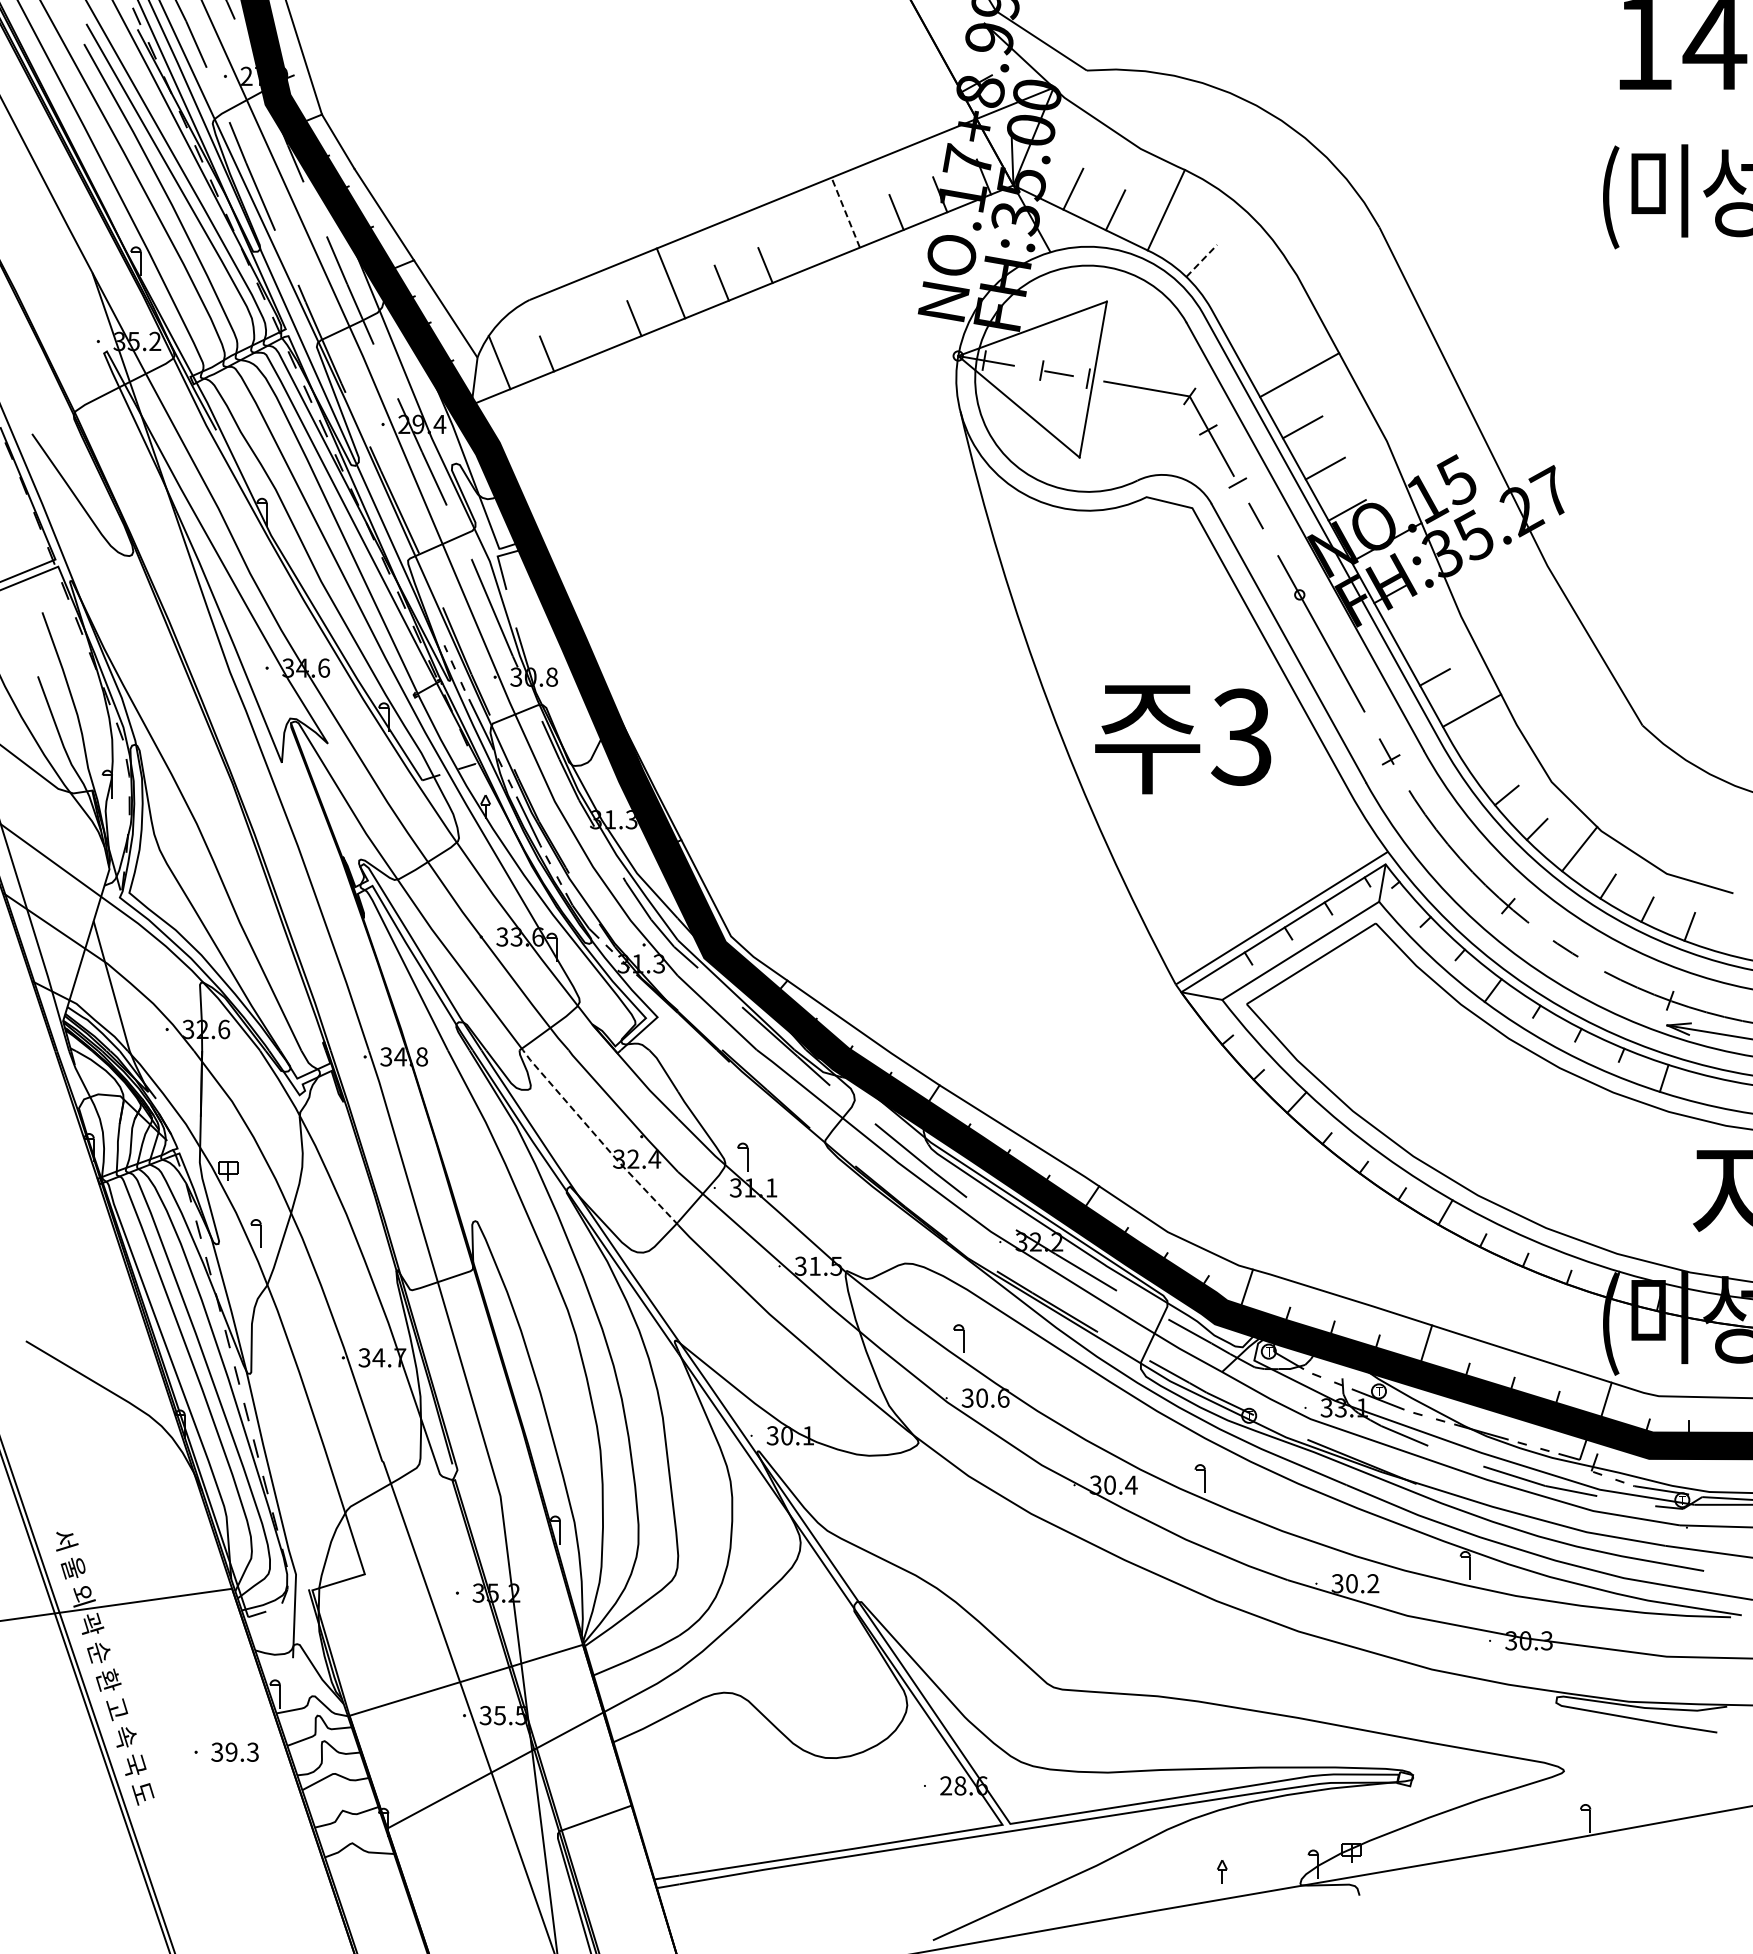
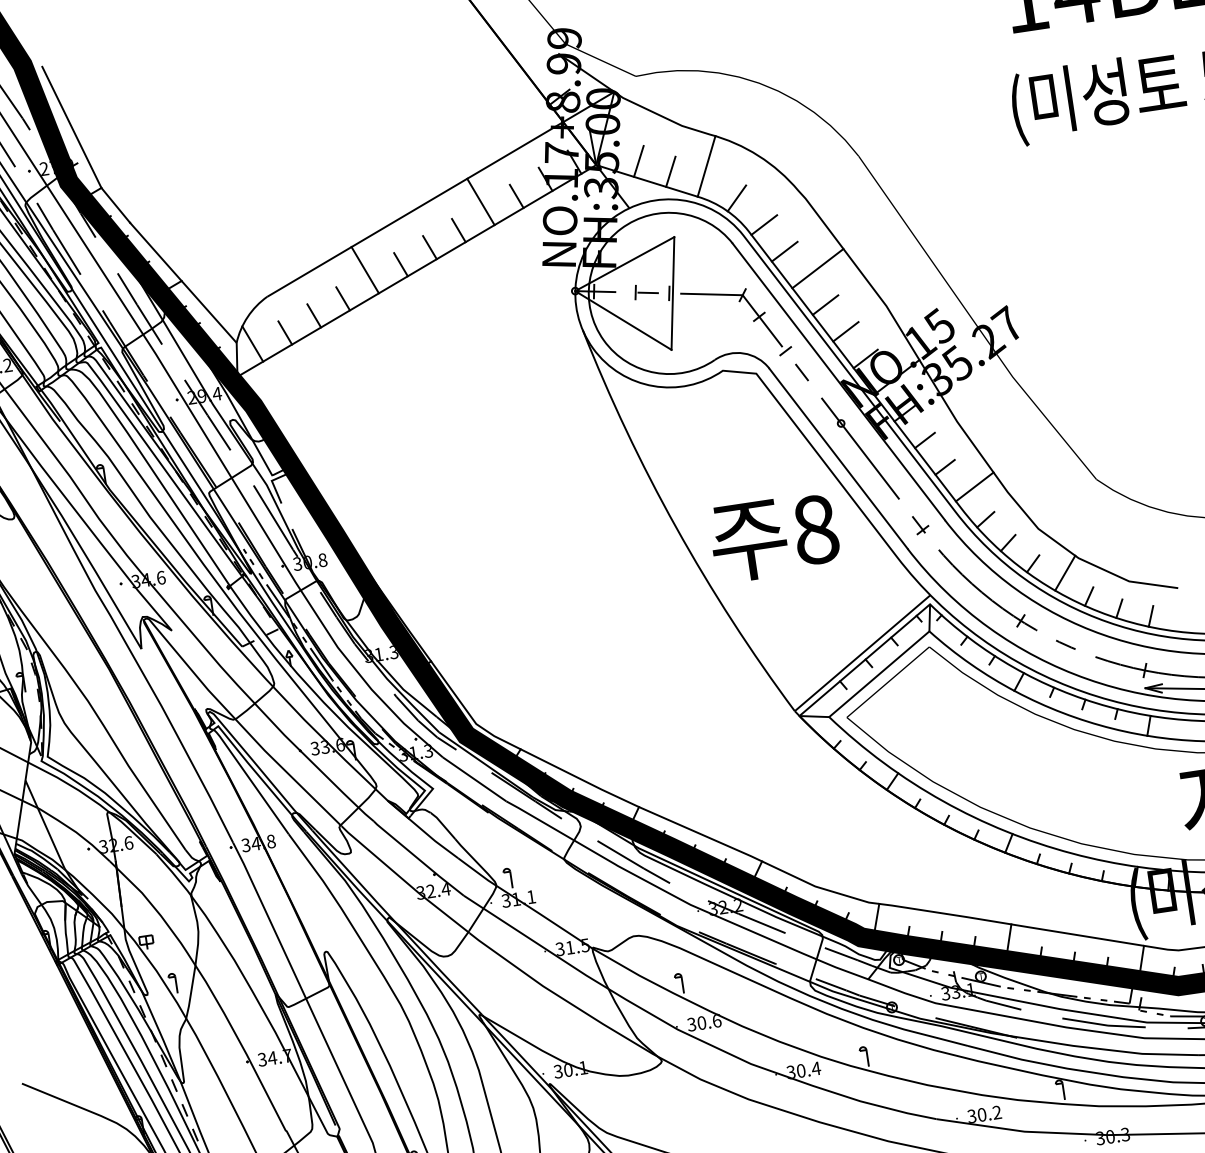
line: (845, 212) -> (480, 201), dashed -> solid
line: (809, 247) -> (459, 230), added
line: (1202, 260) -> (737, 198), dashed -> solid
line: (1234, 303) -> (764, 224), added
line: (590, 335) -> (313, 315), added
line: (1256, 344) -> (784, 251), added
line: (1412, 635) -> (924, 440), added
text: (1241, 736) -> (815, 529), 3 -> 8
line: (1480, 758) -> (985, 519), added
line: (598, 1138) -> (404, 880), dashed -> solid

